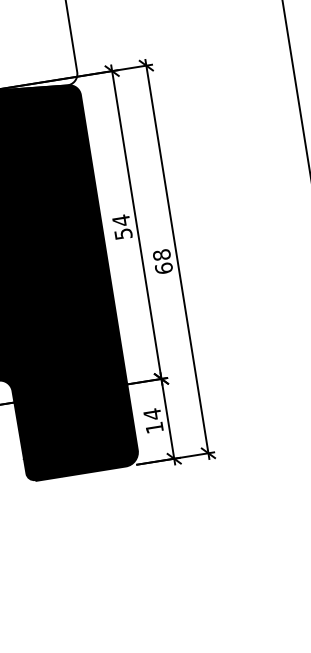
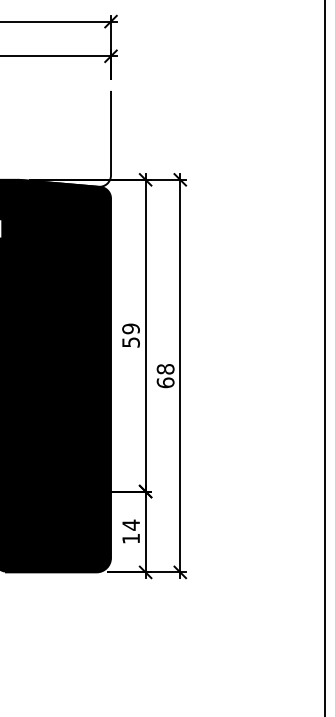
text: (120, 220) -> (130, 328), 54 -> 59

